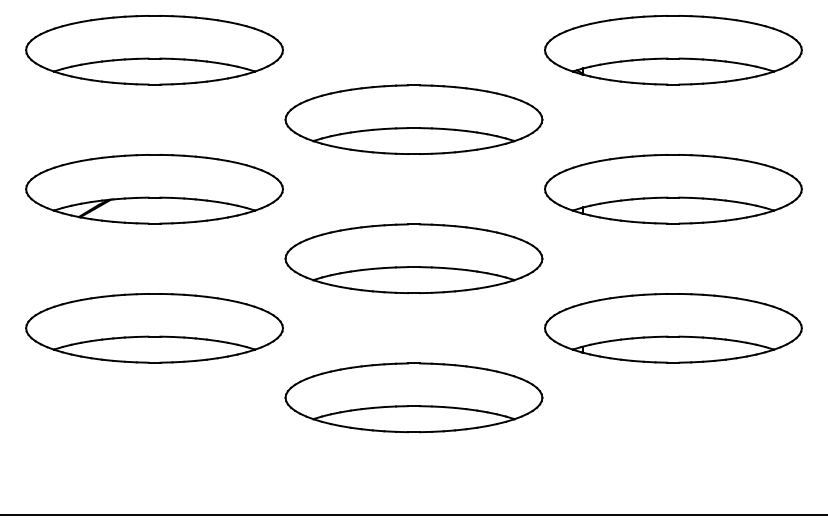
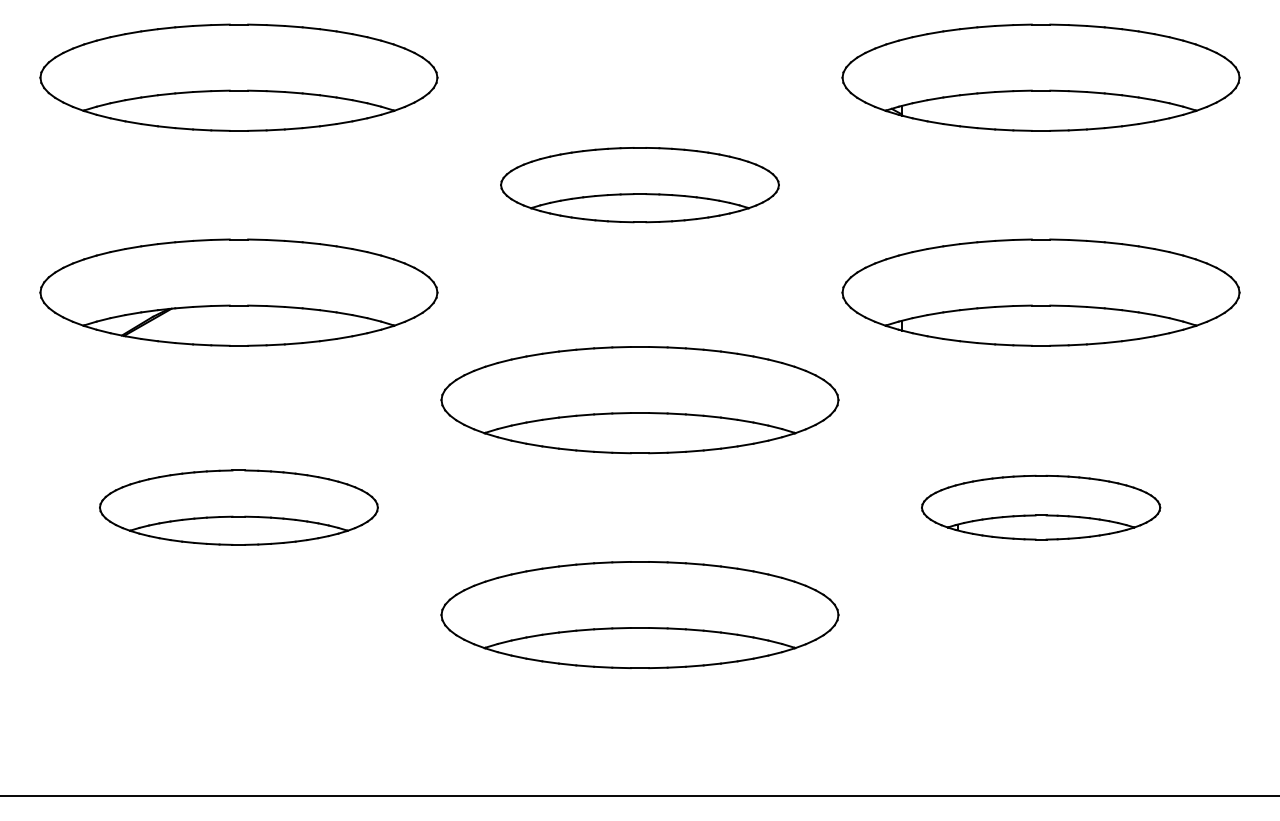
part: (413, 119) -> (639, 184), size x0.7
part: (154, 328) -> (238, 507), size x0.7
part: (673, 328) -> (1041, 507), size x0.6

